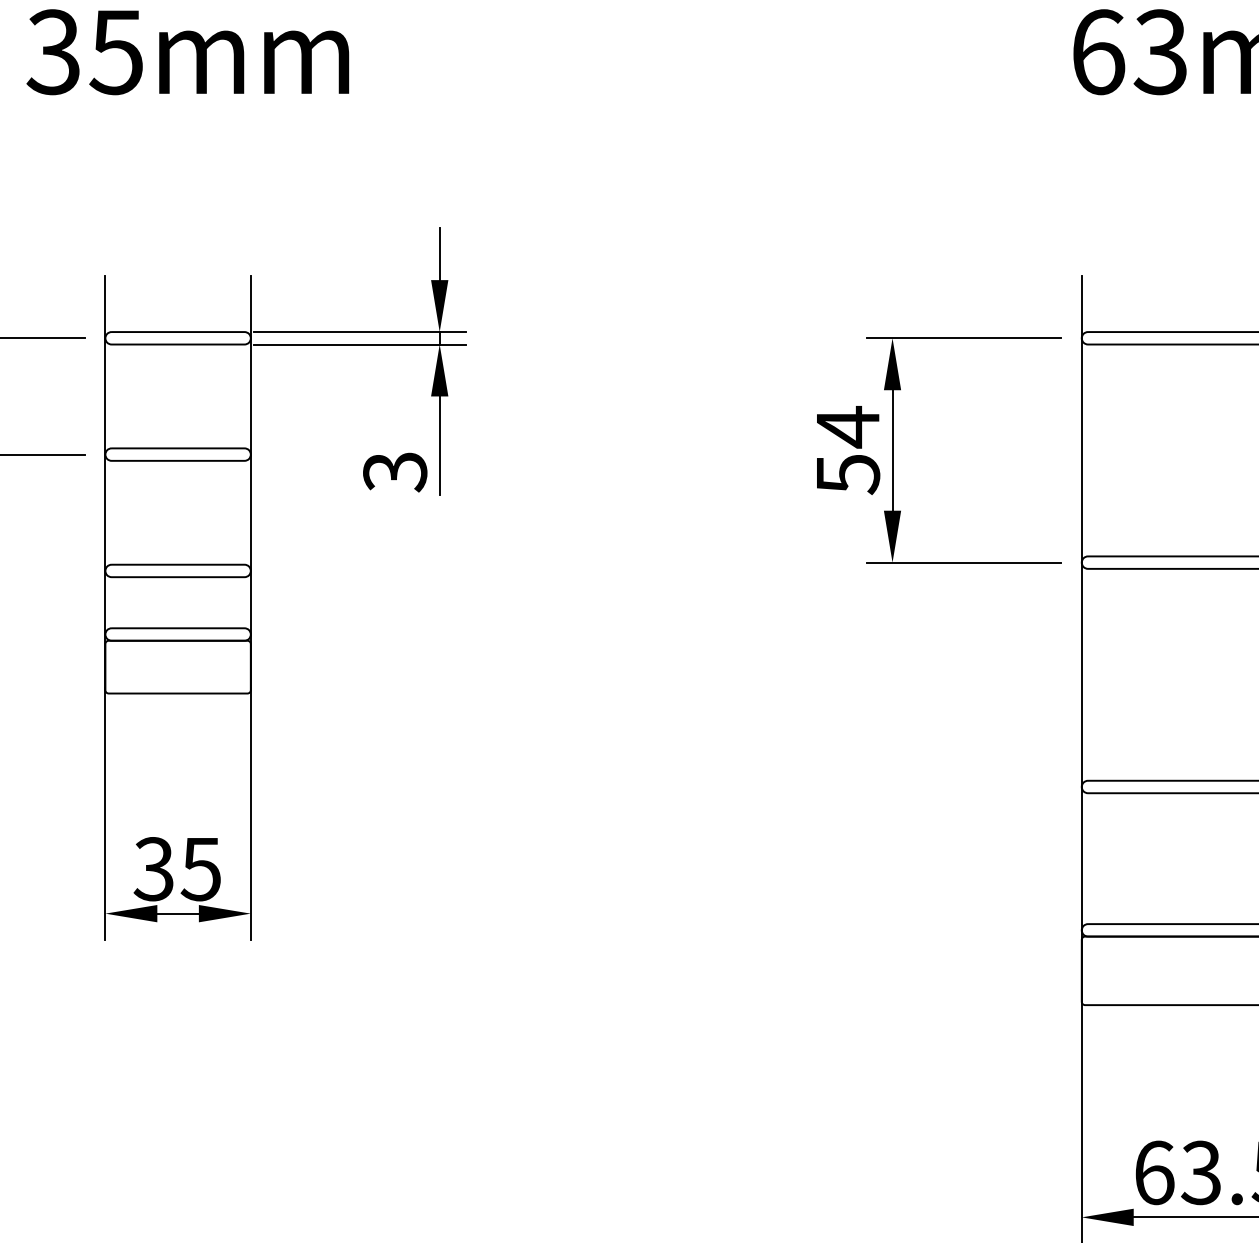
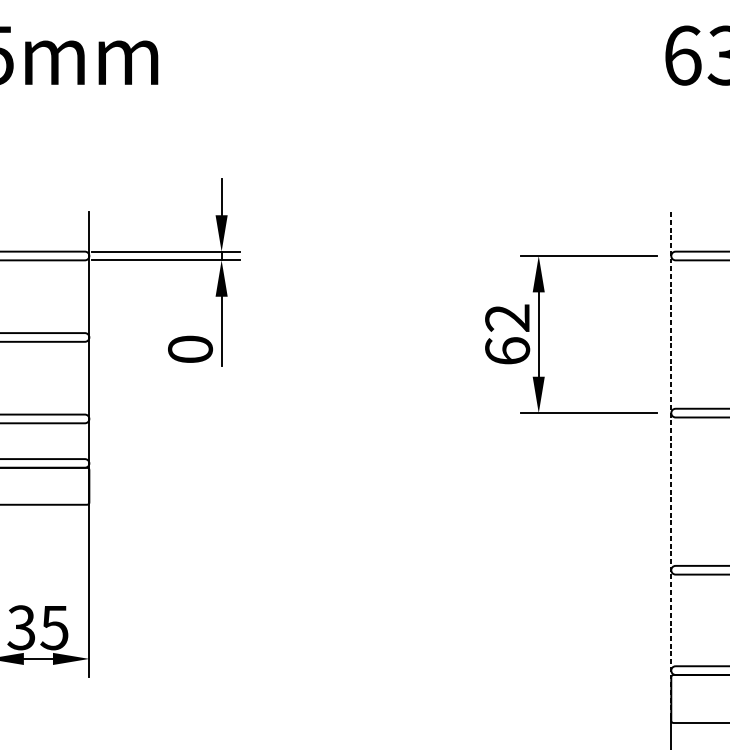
text: (847, 450) -> (507, 334), 54 -> 62
text: (395, 472) -> (190, 349), 3 -> 0
line: (1081, 638) -> (671, 466), solid -> dashed

